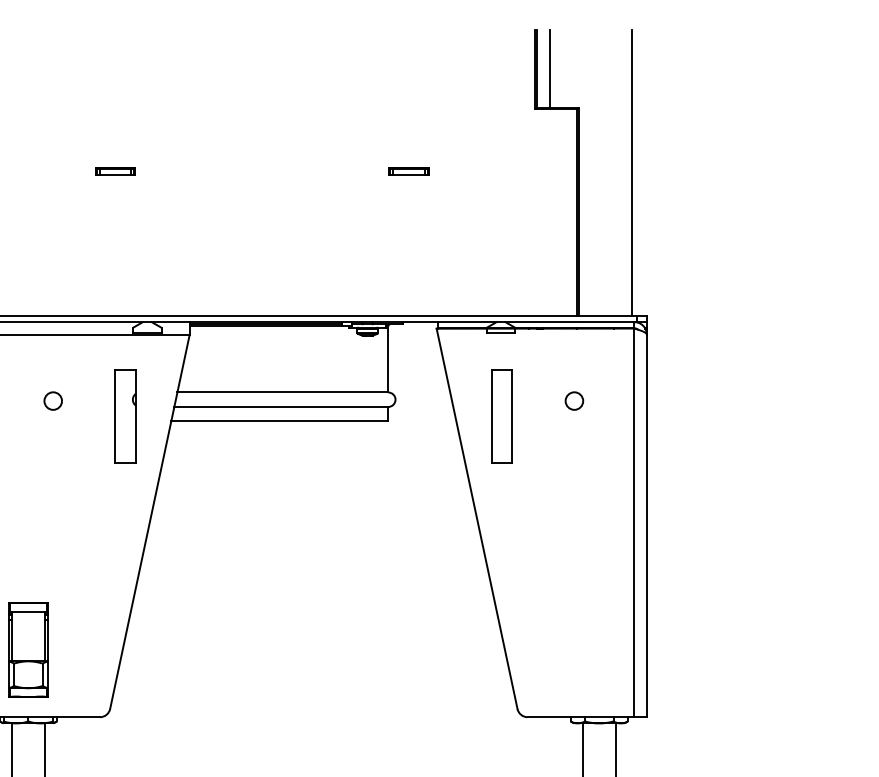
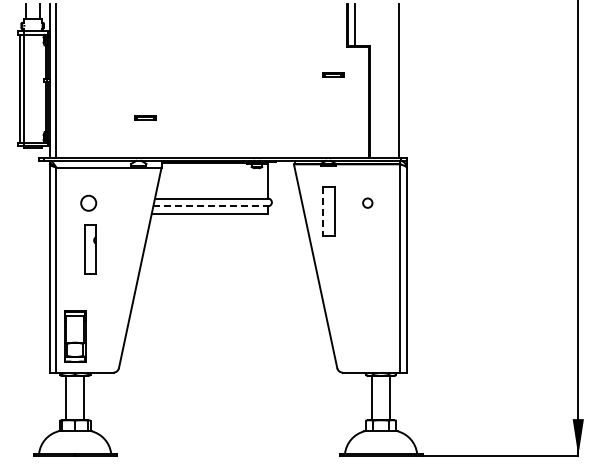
part: (114, 170) -> (145, 117), moved
part: (409, 170) -> (333, 74), moved
circle: (51, 399) -> (87, 202), size x1.6
line: (282, 407) -> (211, 206), solid -> dashed
part: (126, 416) -> (90, 249), moved
line: (491, 416) -> (323, 211), solid -> dashed

